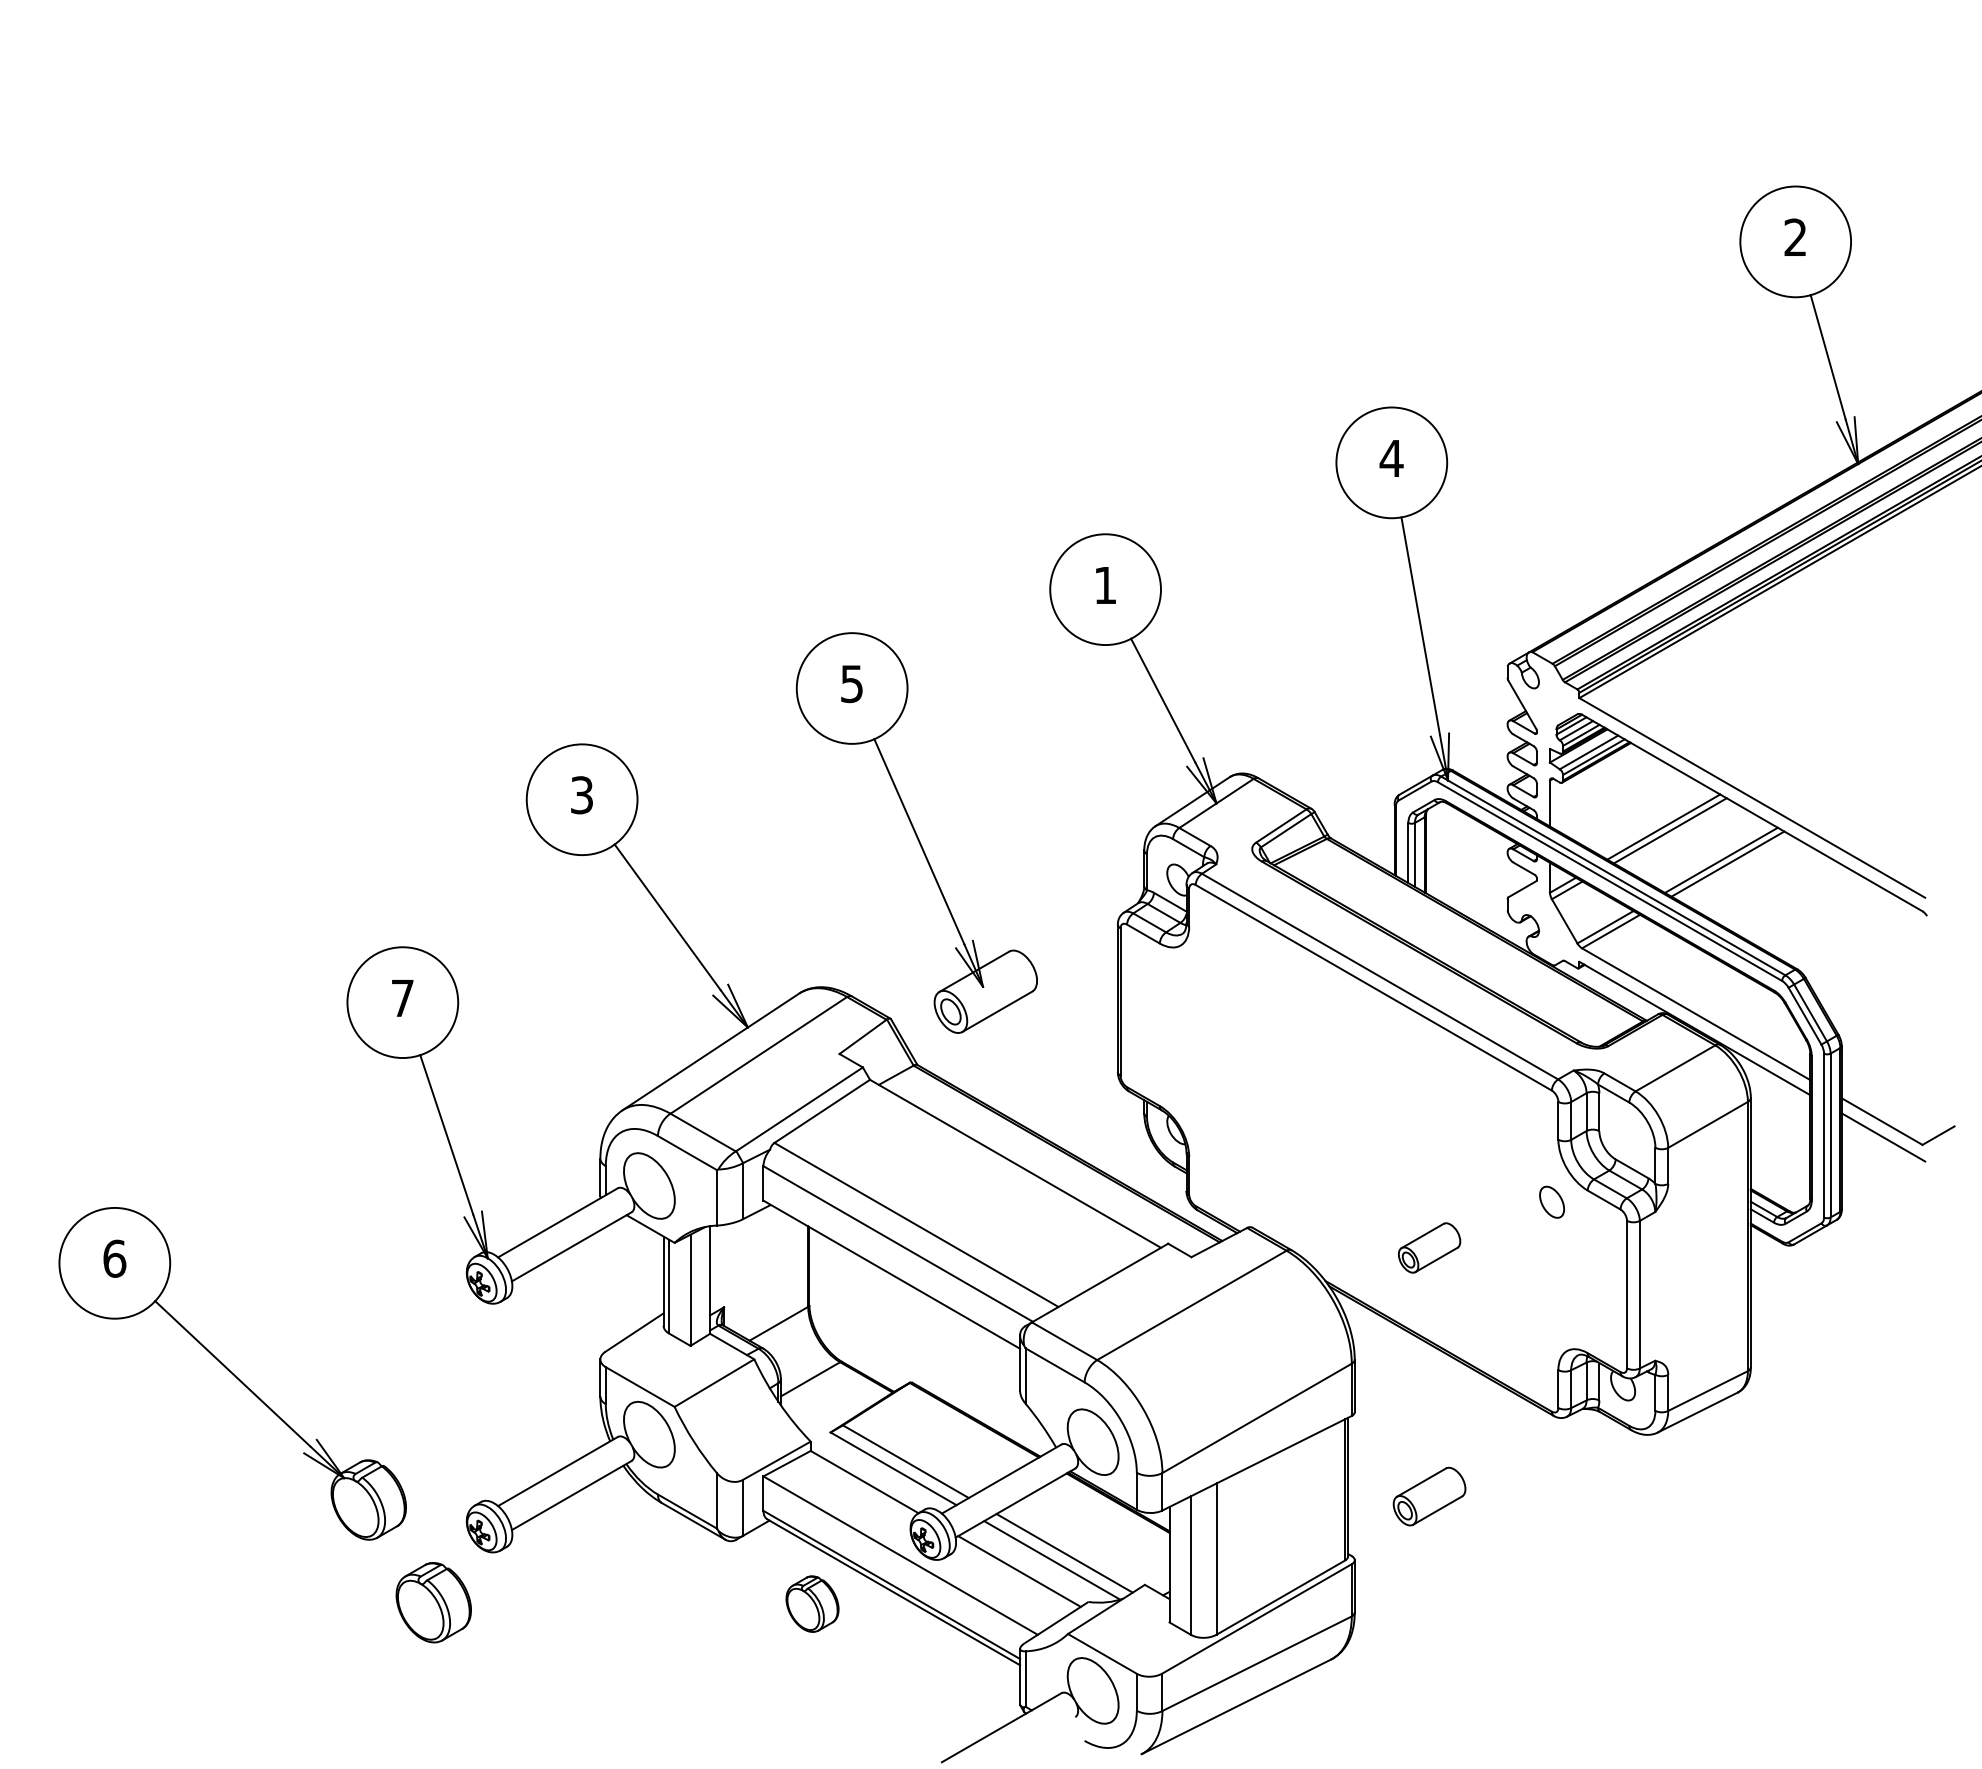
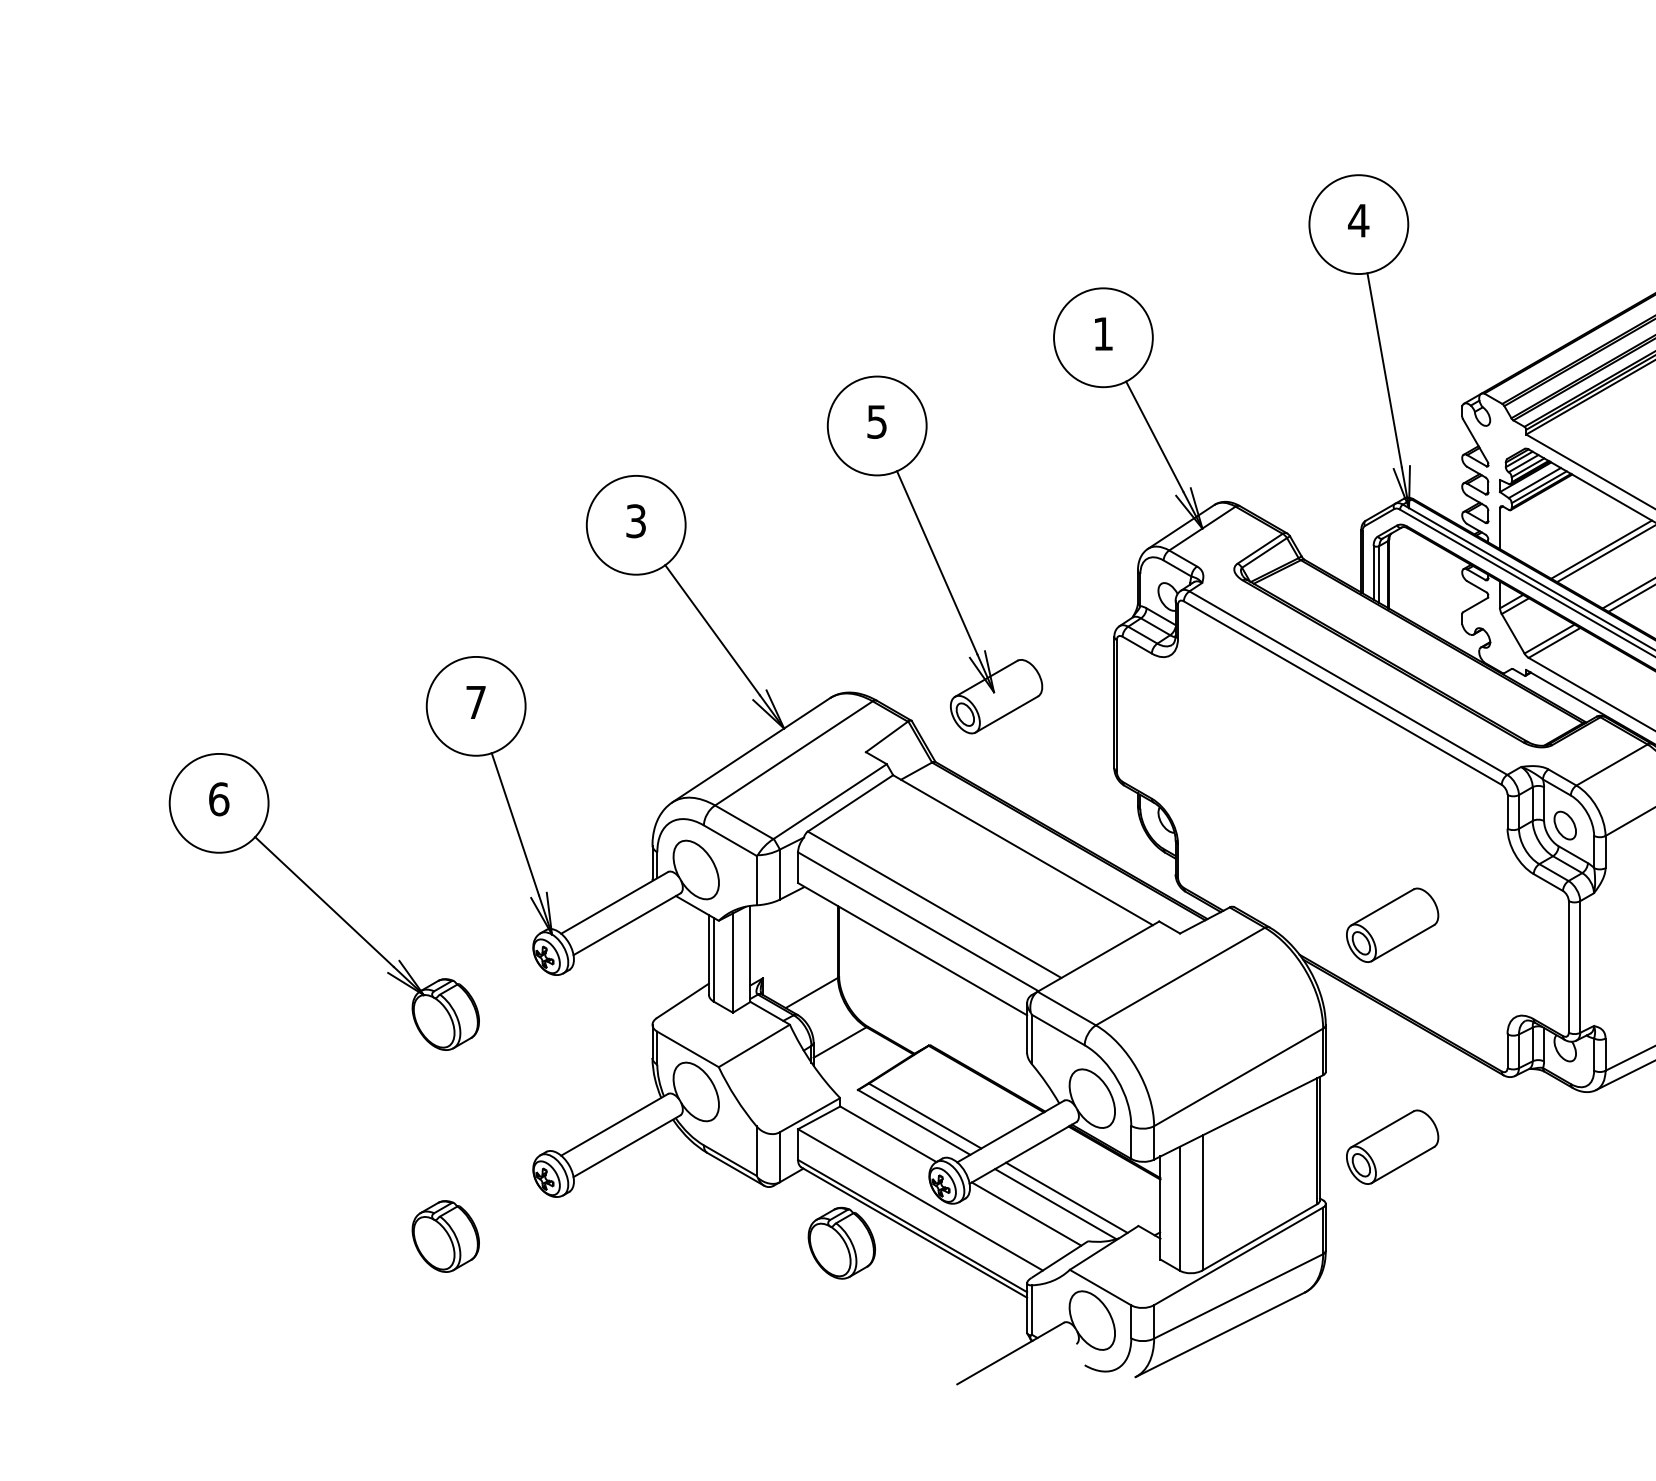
part: (1551, 1201) -> (1564, 824), moved
part: (1429, 1247) -> (1392, 924), size x1.67
part: (232, 1373) -> (324, 901), moved
part: (1429, 1496) -> (1392, 1147), size x1.43
part: (433, 1602) -> (445, 1236), moved
part: (812, 1603) -> (841, 1242), size x1.43

